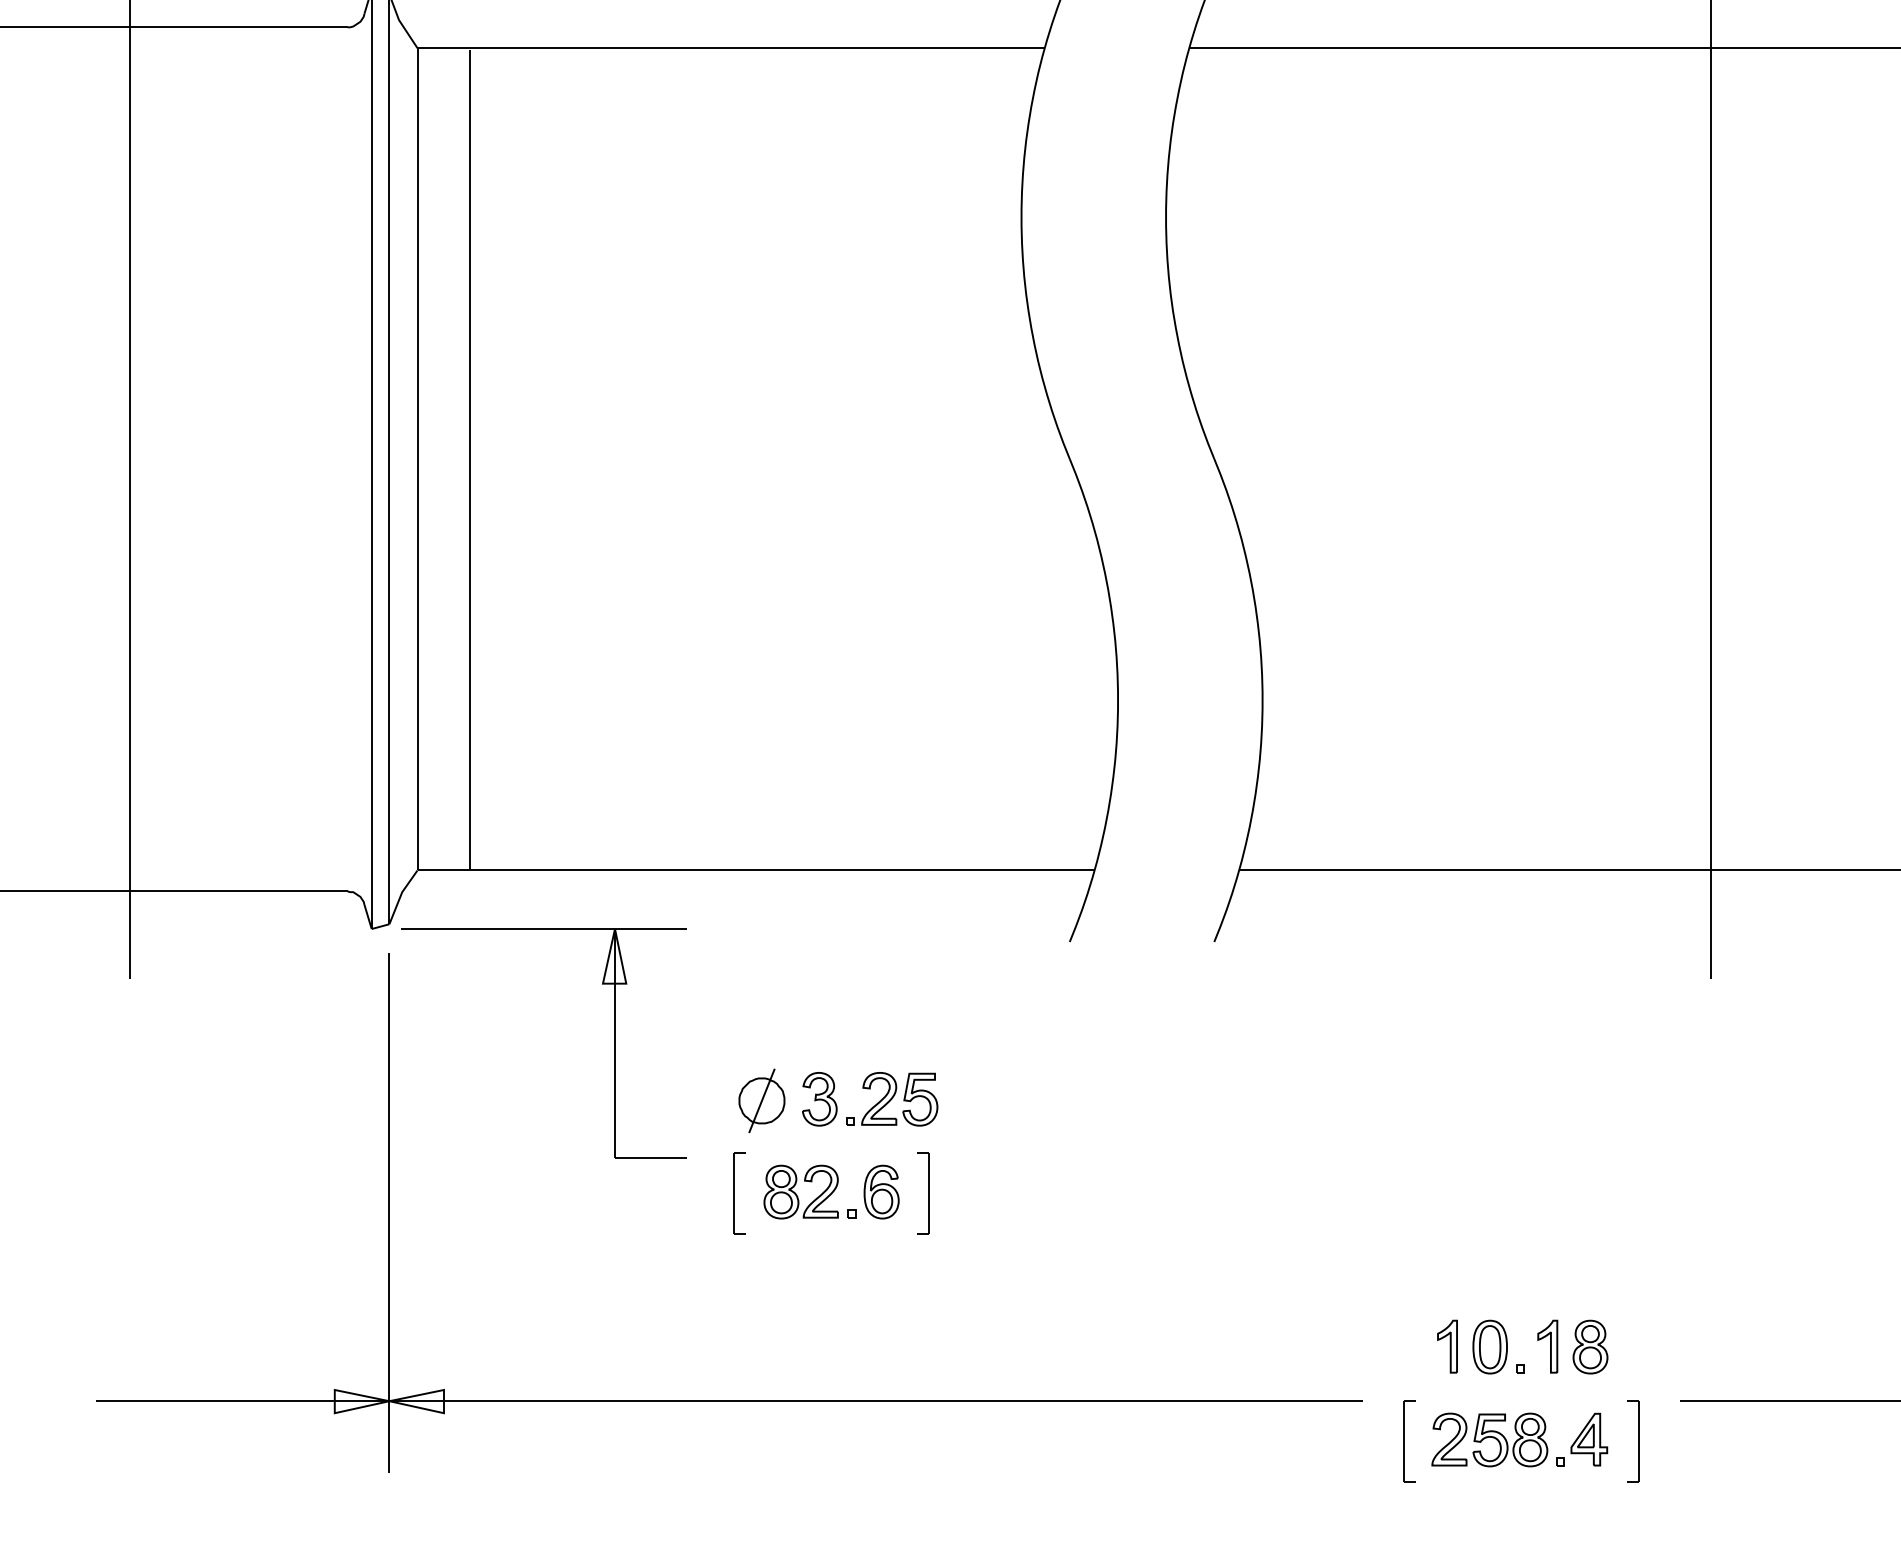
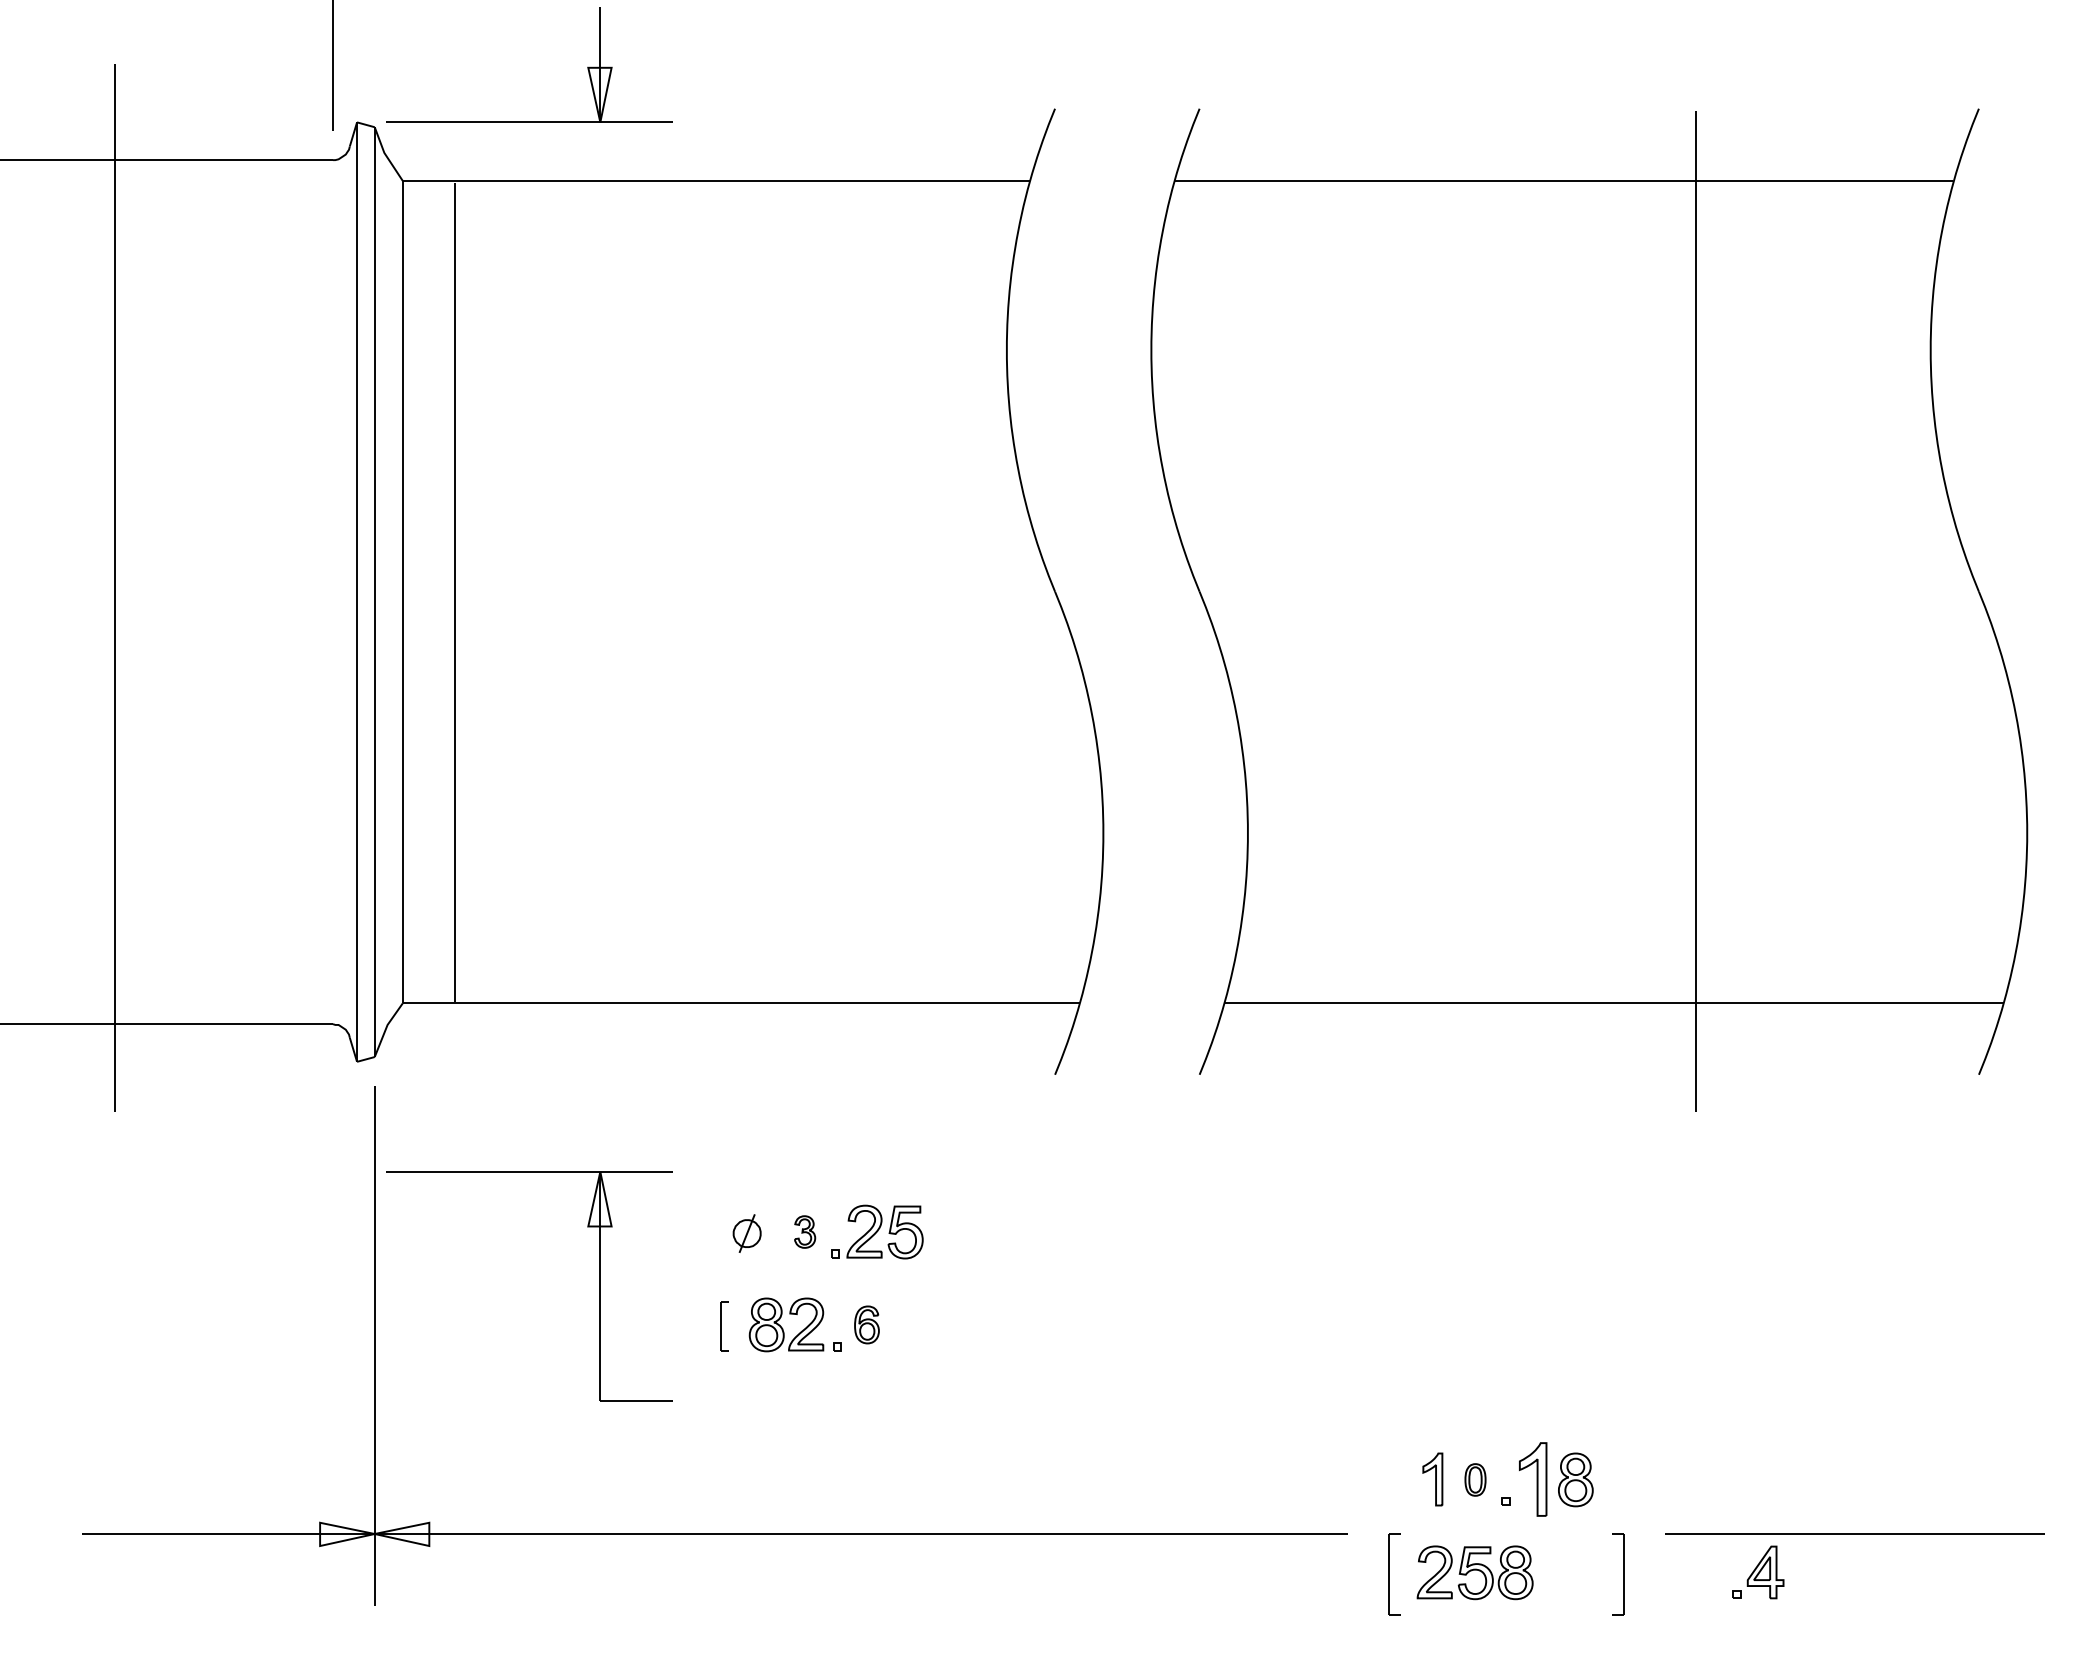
part: (614, 1043) -> (599, 1286), moved
part: (819, 1098) -> (804, 1231), size x0.6
part: (761, 1100) -> (746, 1233), size x0.6
part: (881, 1191) -> (866, 1324), size x0.7
part: (739, 1193) -> (724, 1326), size x0.6
part: (923, 1193) -> (908, 1326), removed
part: (1490, 1346) -> (1475, 1479), size x0.6
part: (1547, 1346) -> (1532, 1479), size x1.4
part: (1582, 1439) -> (1758, 1572), moved

